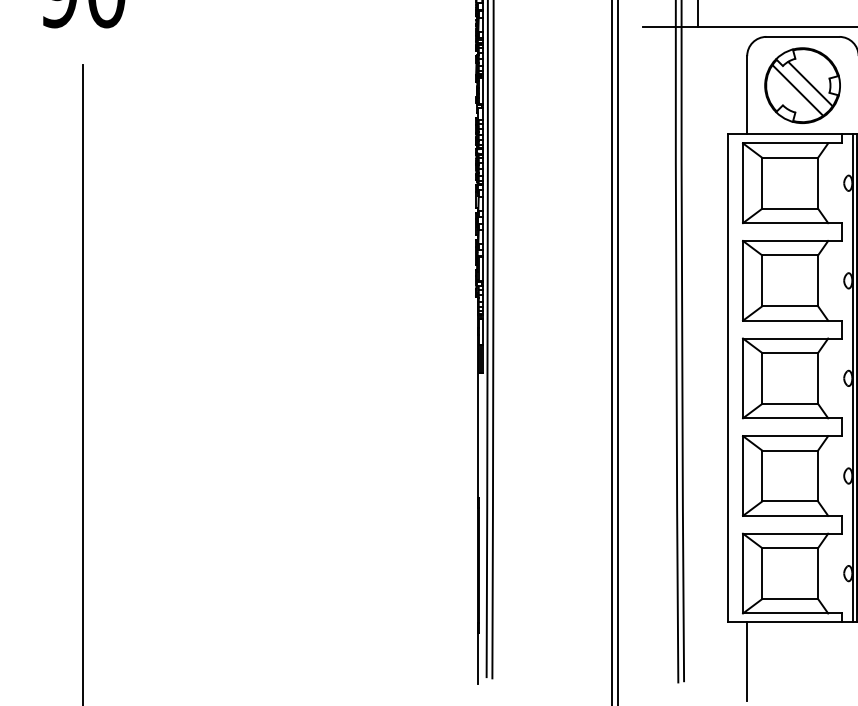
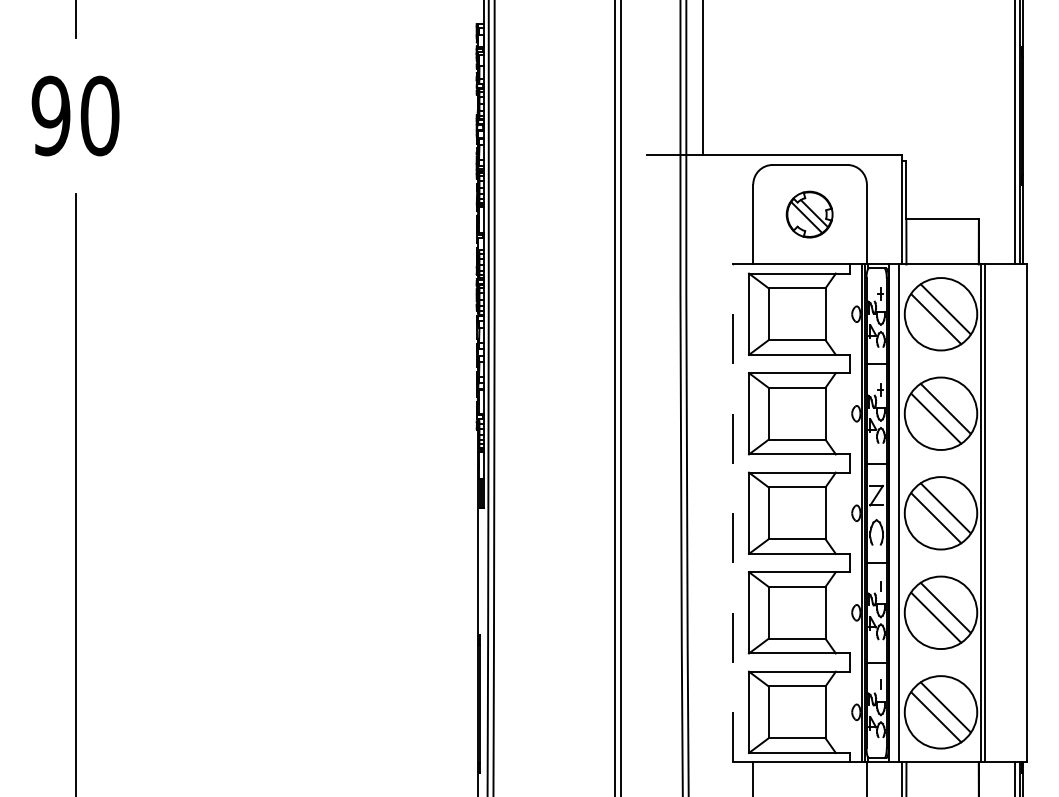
part: (802, 85) -> (809, 214), size x0.6
line: (727, 378) -> (733, 513), solid -> dashed

